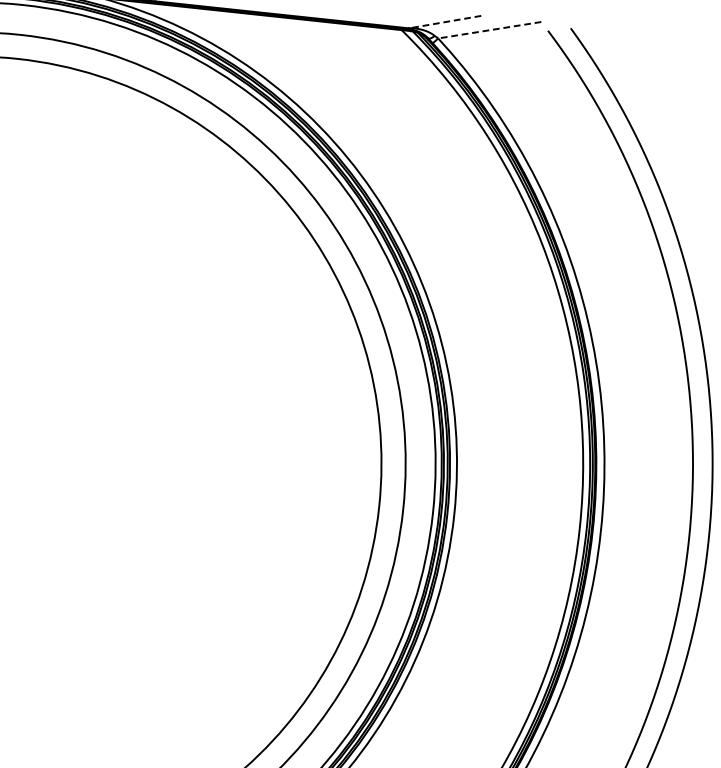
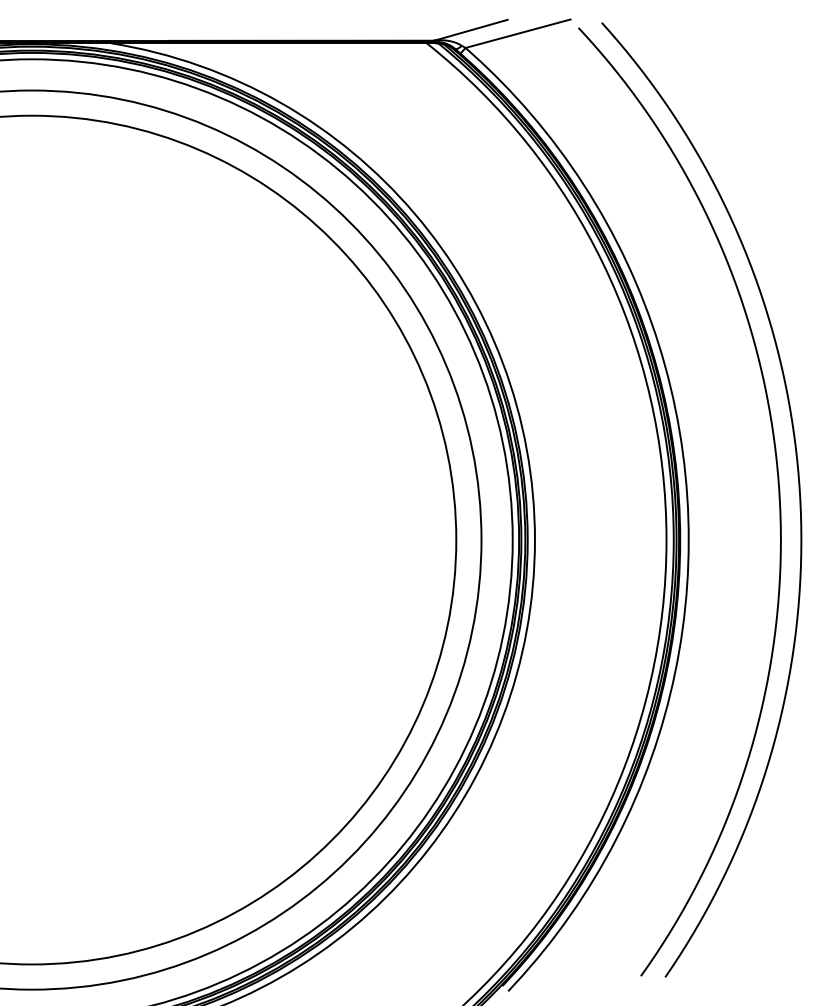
line: (444, 22) -> (470, 30), dashed -> solid
line: (489, 29) -> (517, 33), dashed -> solid

